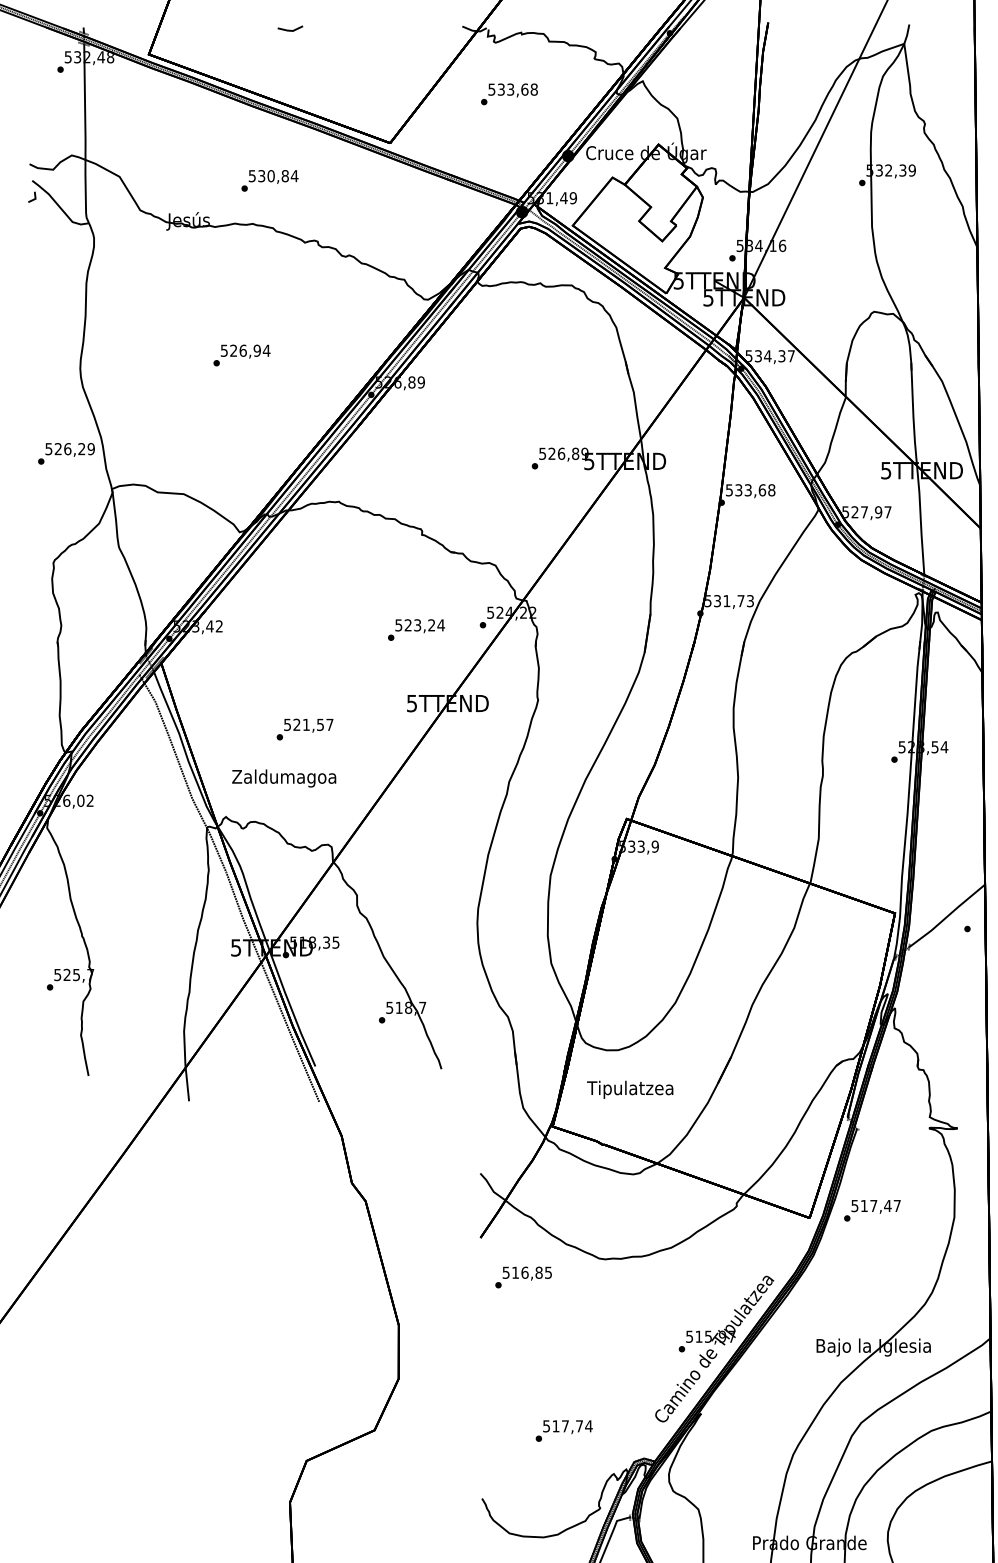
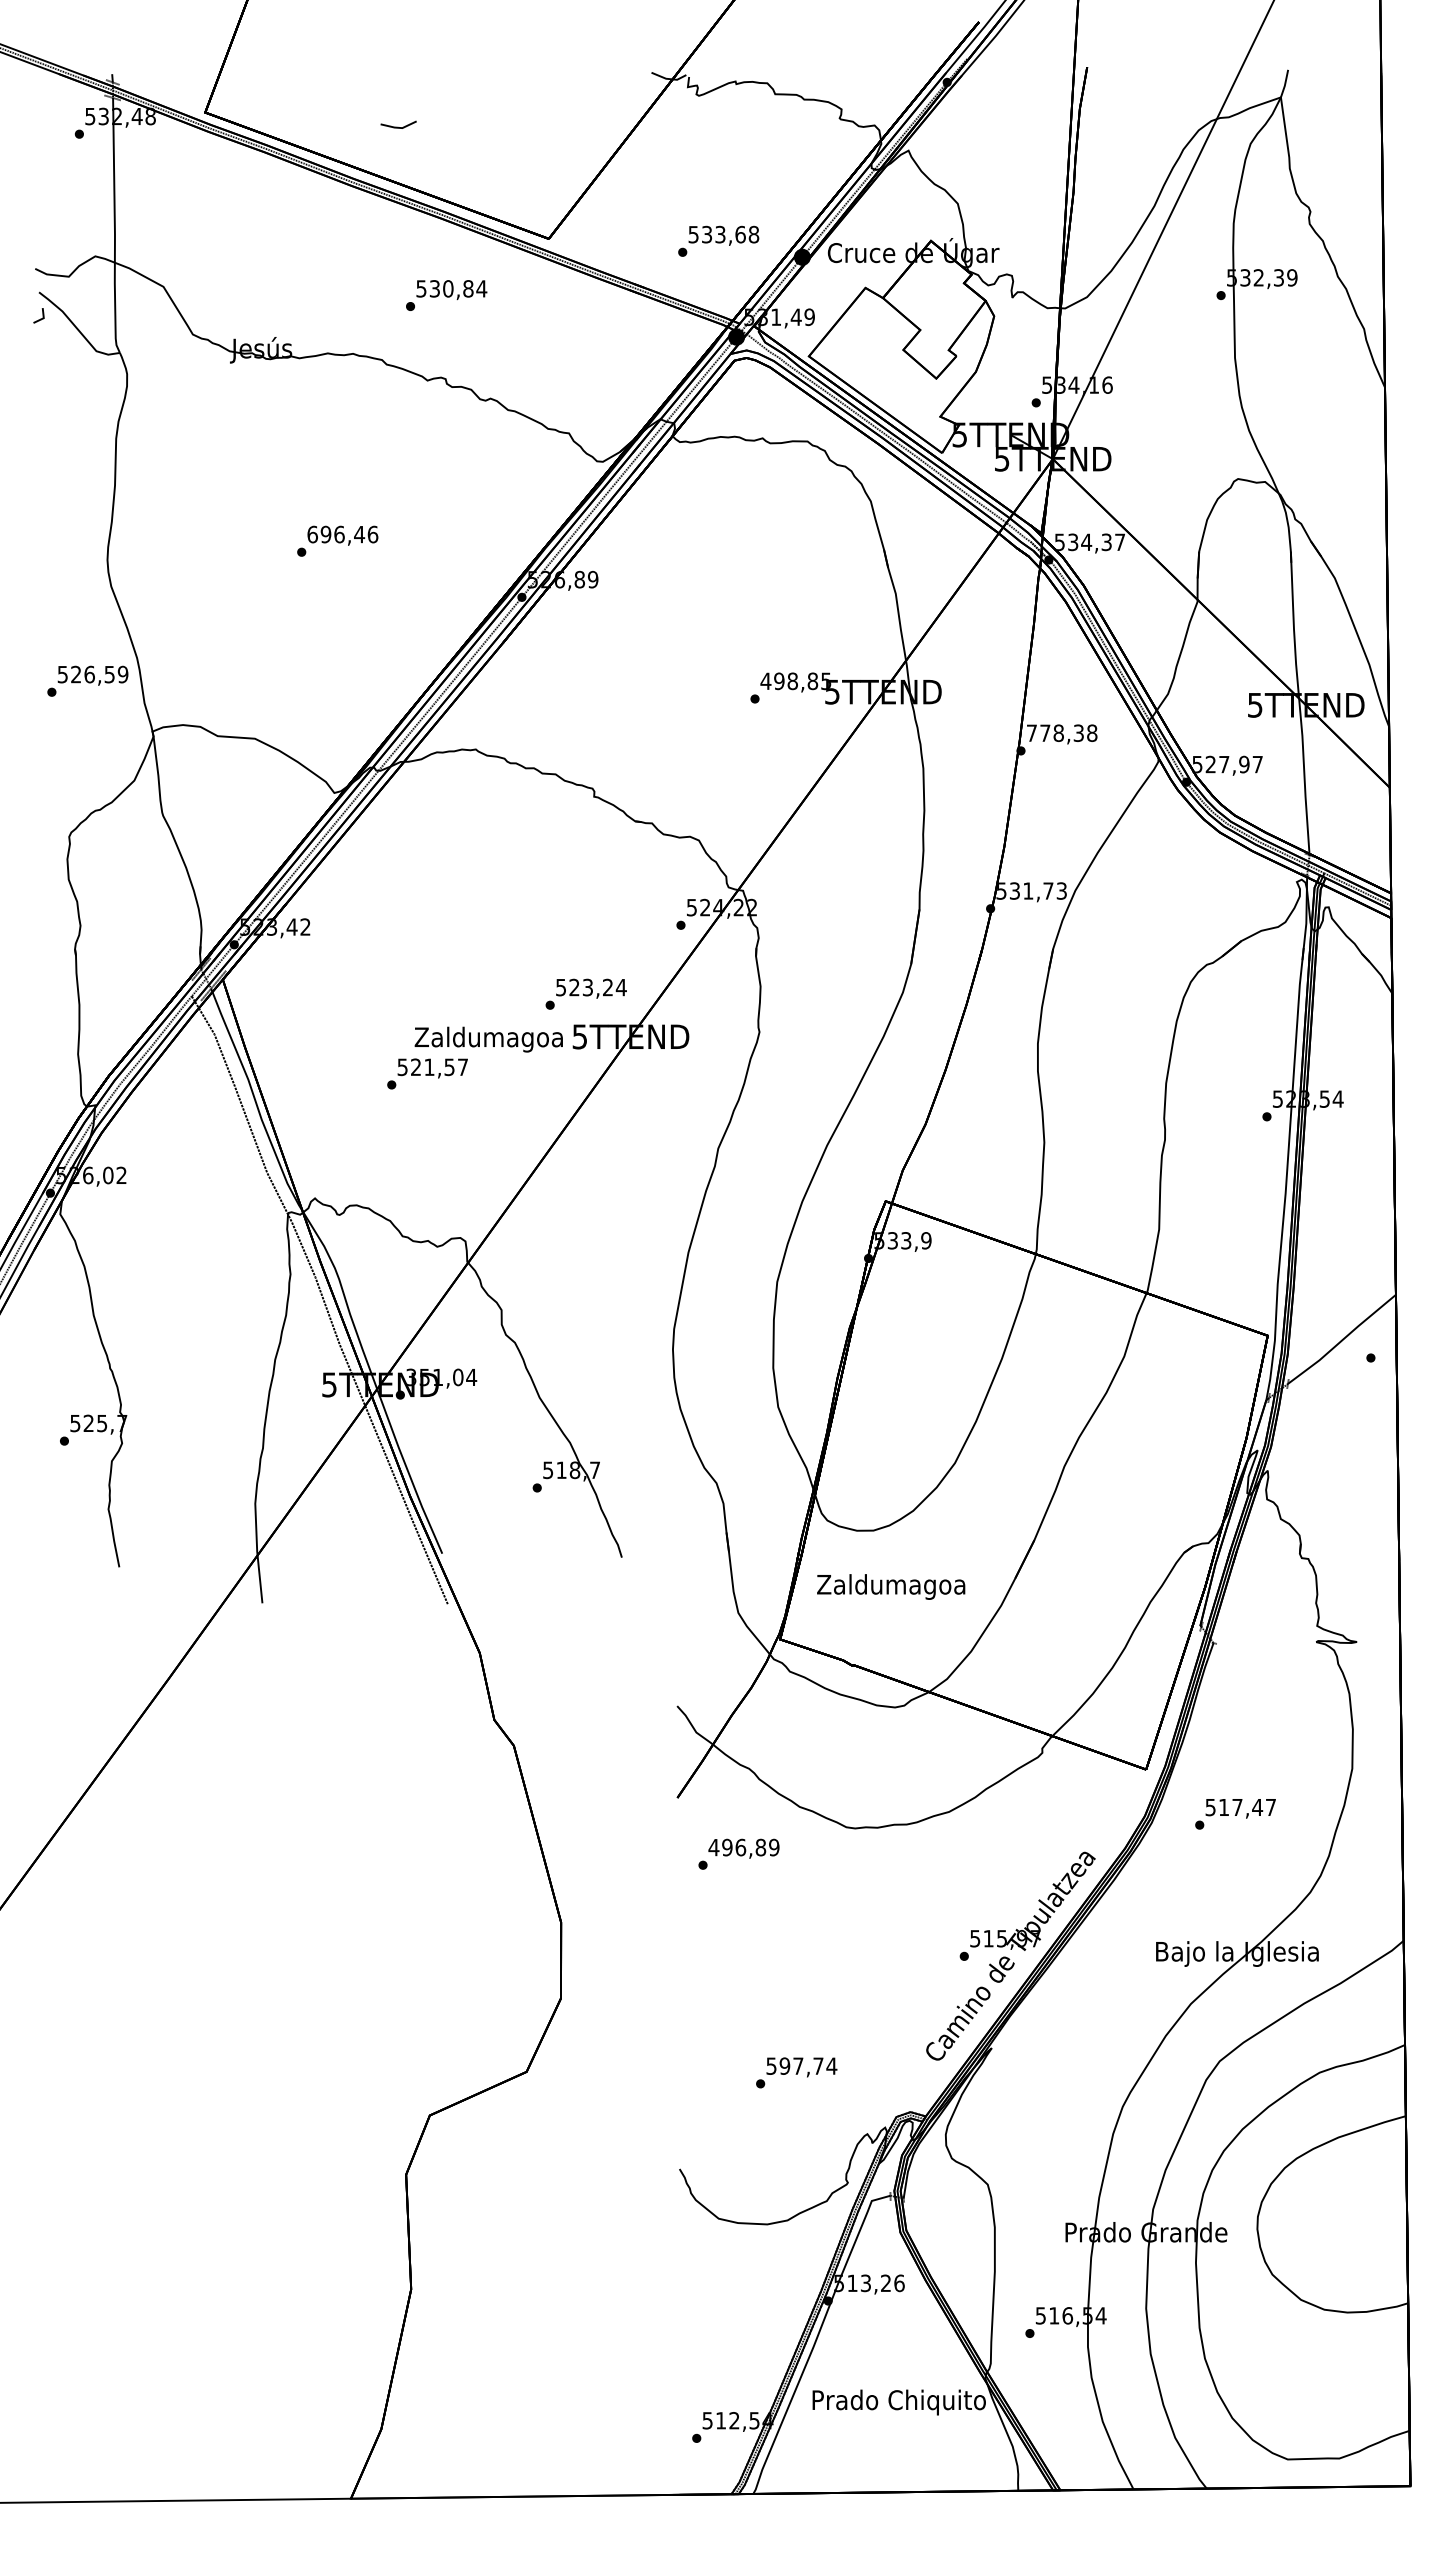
part: (290, 28) -> (398, 124), moved
text: (509, 93) -> (718, 240), moved
text: (269, 180) -> (446, 295), moved
text: (245, 350) -> (342, 534), 526,94 -> 696,46
text: (81, 449) -> (109, 674), 526,29 -> 526,59
text: (563, 453) -> (795, 681), 526,89 -> 498,85
text: (745, 490) -> (1055, 733), 533,68 -> 778,38
text: (415, 629) -> (585, 993), moved
text: (283, 778) -> (488, 1039), moved
text: (314, 942) -> (441, 1377), 518,35 -> 351,04
text: (630, 1089) -> (891, 1586), Tipulatzea -> Zaldumagoa
text: (872, 1210) -> (1235, 1814), moved
text: (526, 1272) -> (743, 1847), 516,85 -> 496,89
text: (555, 1425) -> (784, 2065), 517,74 -> 597,74

